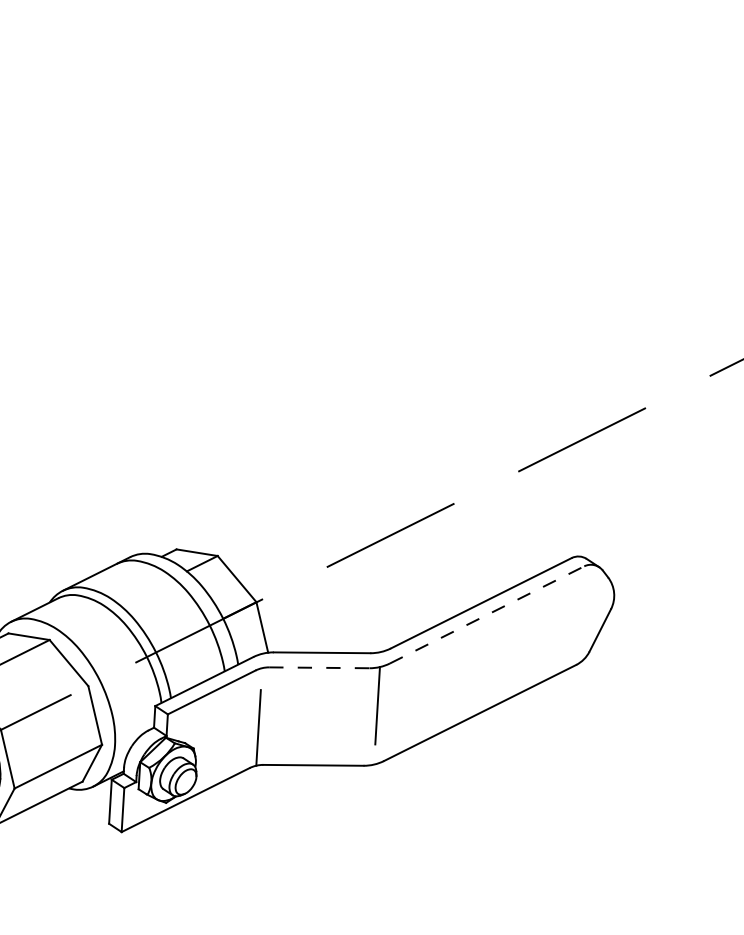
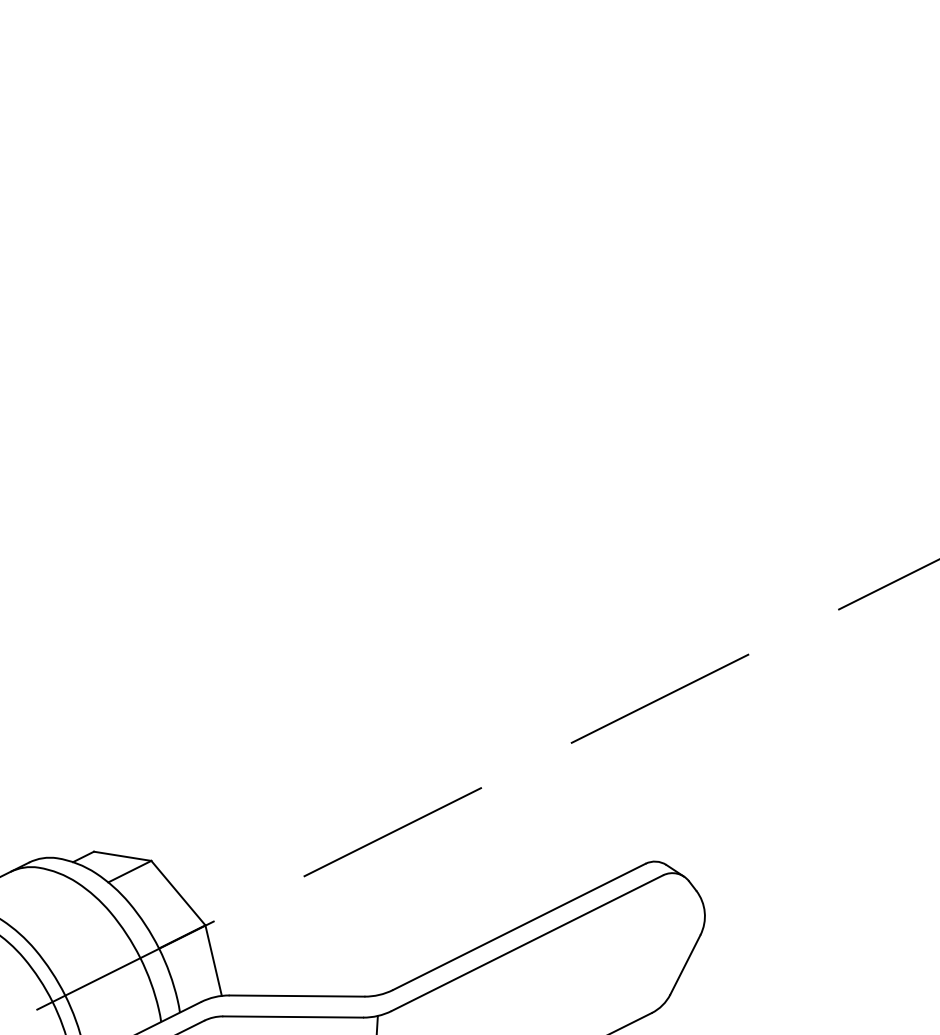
line: (487, 614) -> (527, 942), dashed -> solid
line: (319, 667) -> (293, 1016), dashed -> solid

